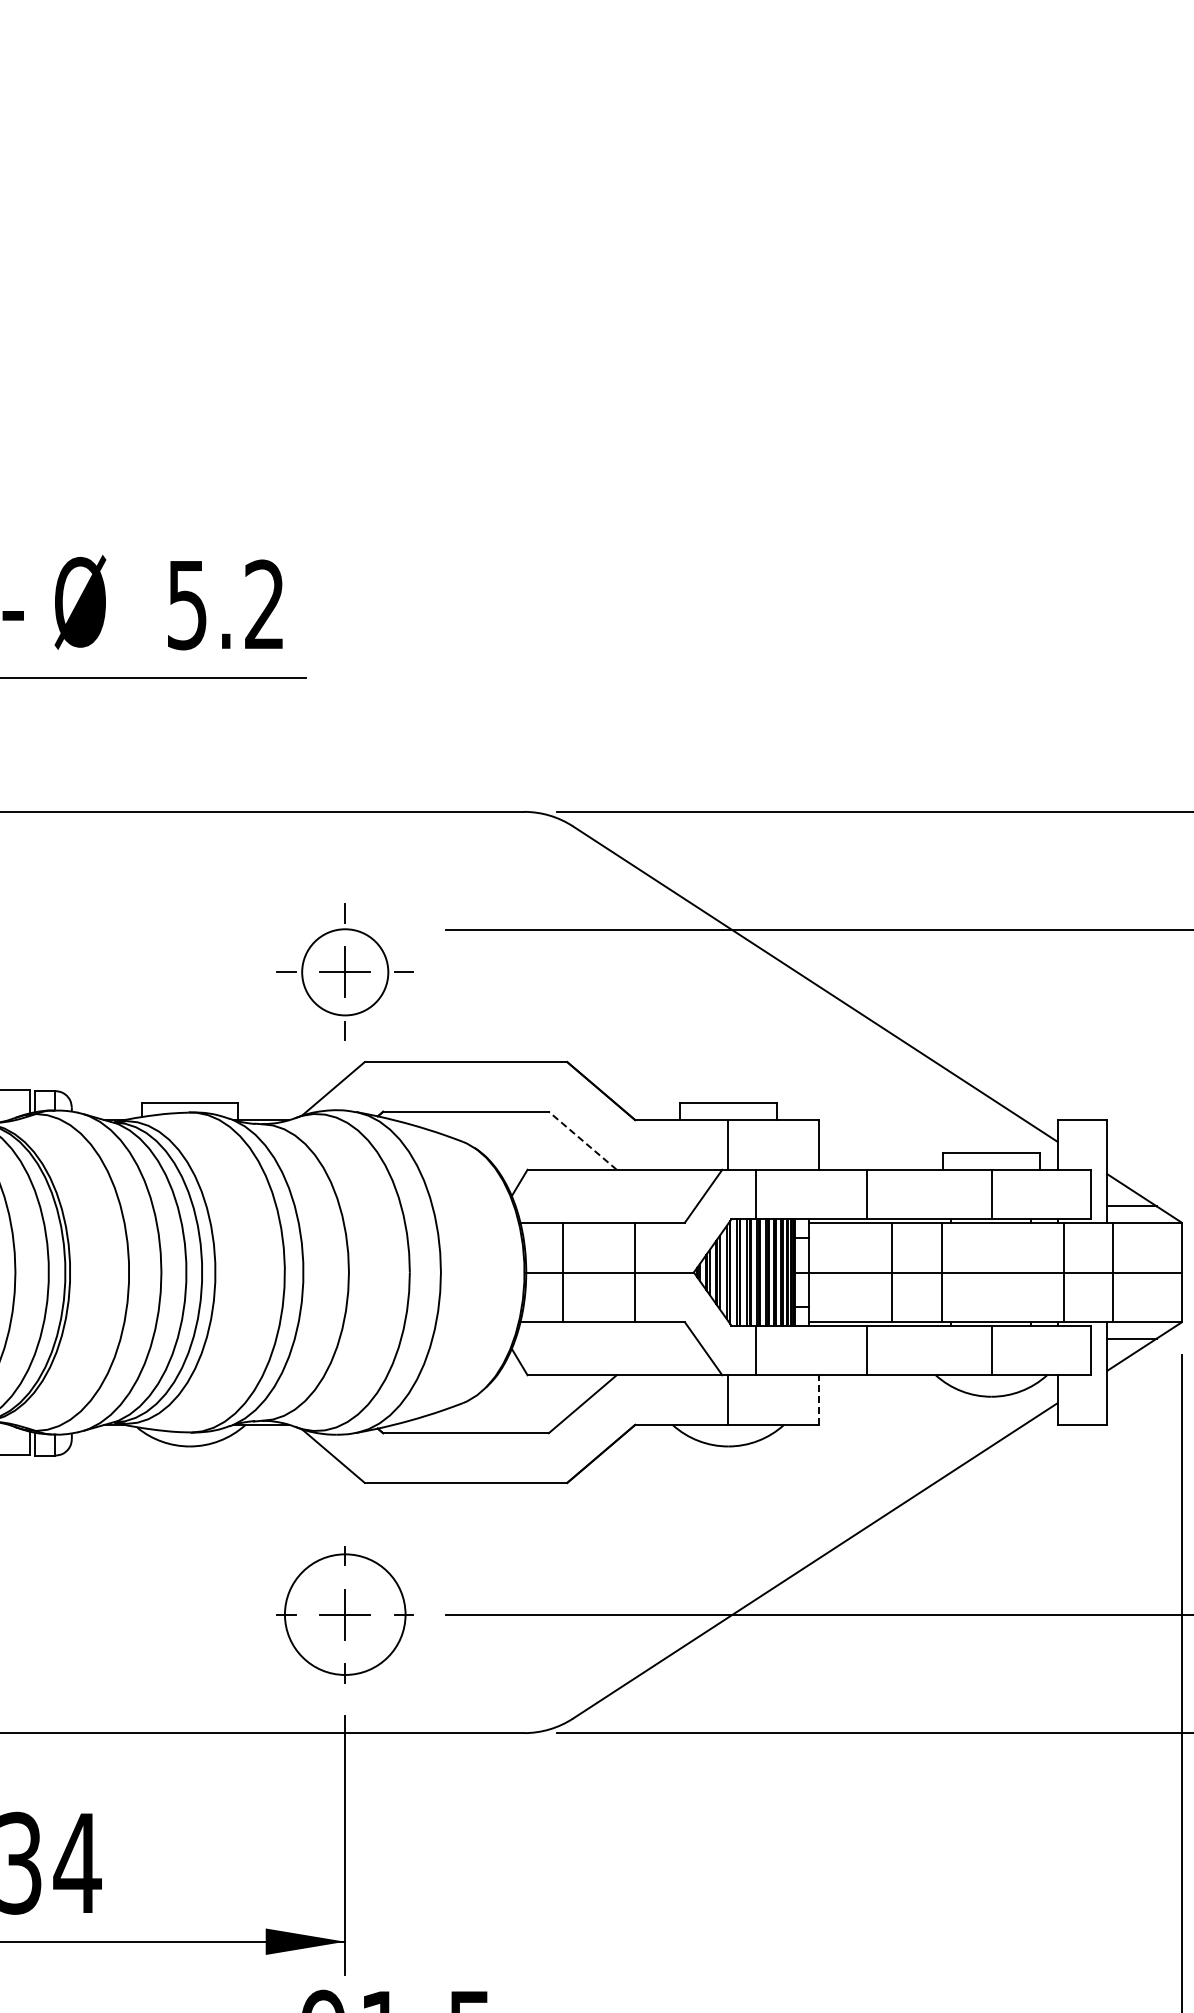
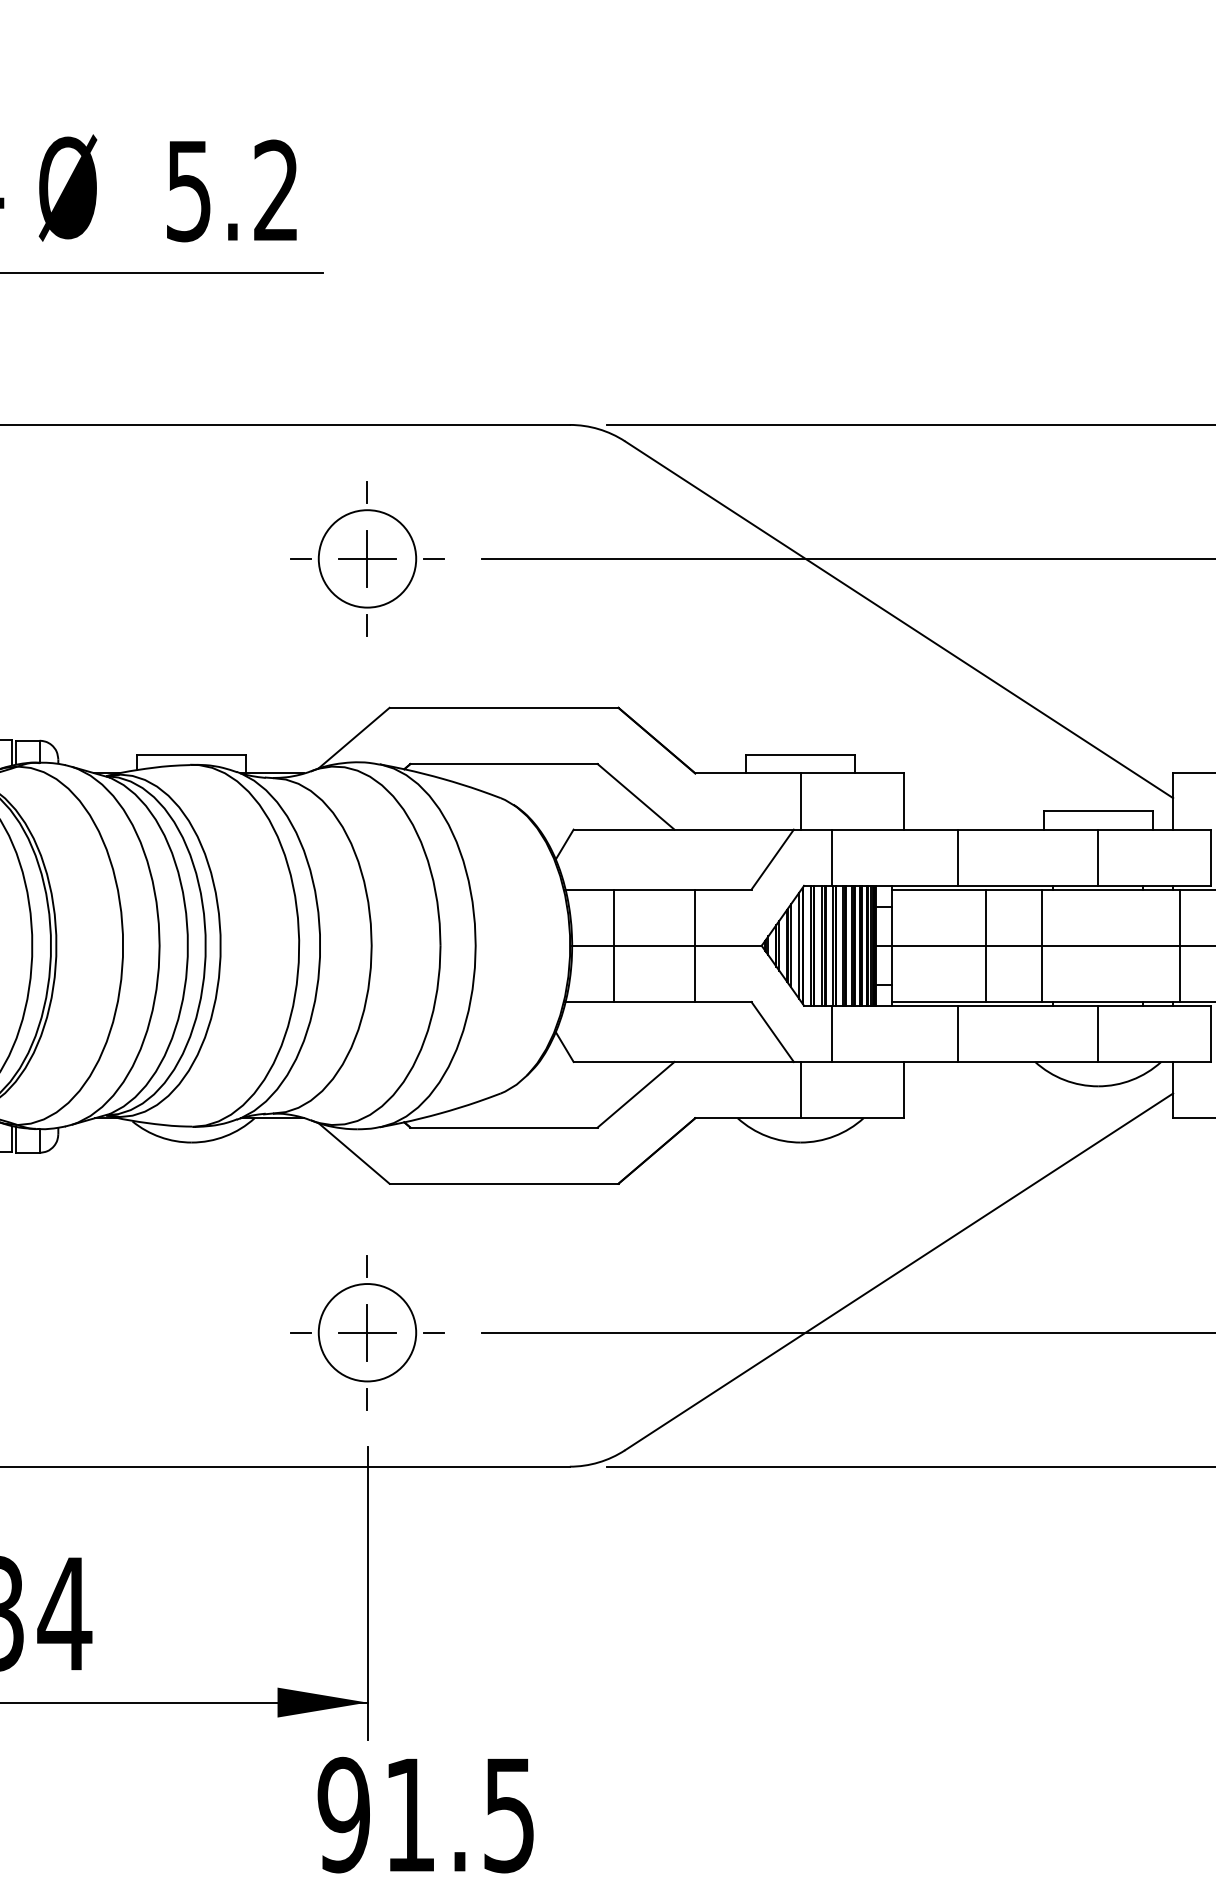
part: (344, 971) -> (366, 557), moved
line: (582, 1140) -> (635, 796), dashed -> solid
line: (819, 1400) -> (903, 1090), dashed -> solid
circle: (345, 1614) -> (367, 1332), size x0.71

